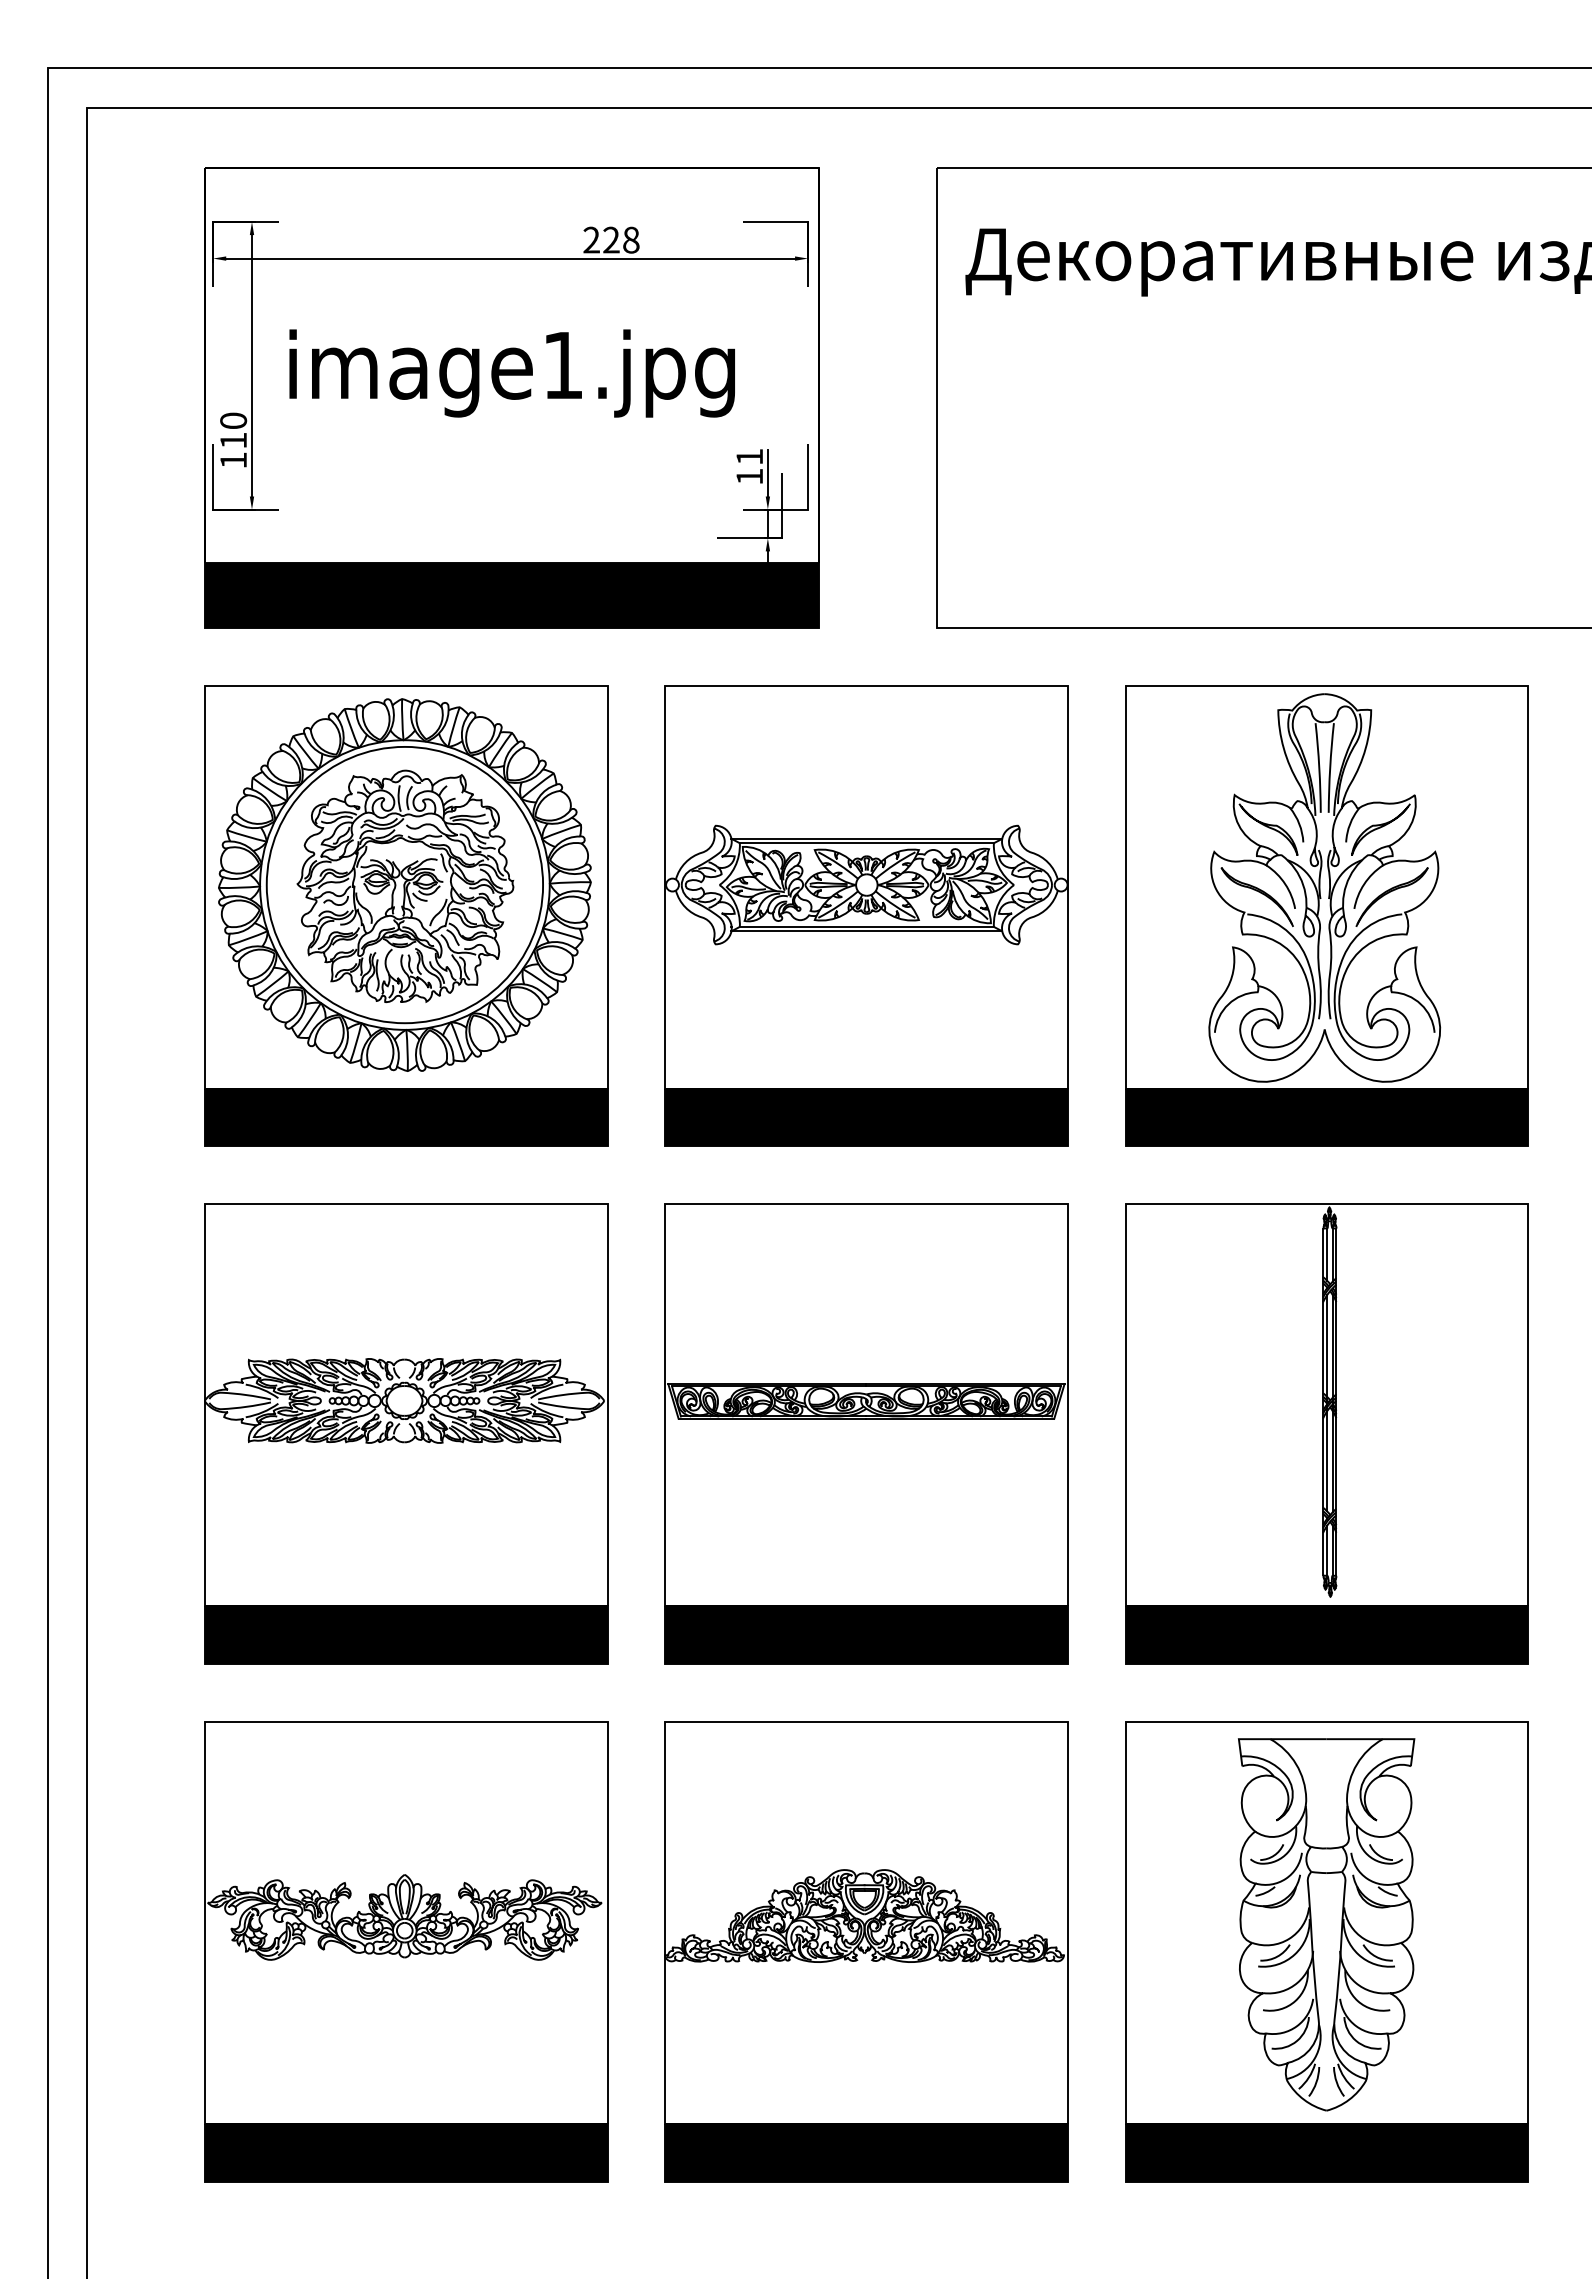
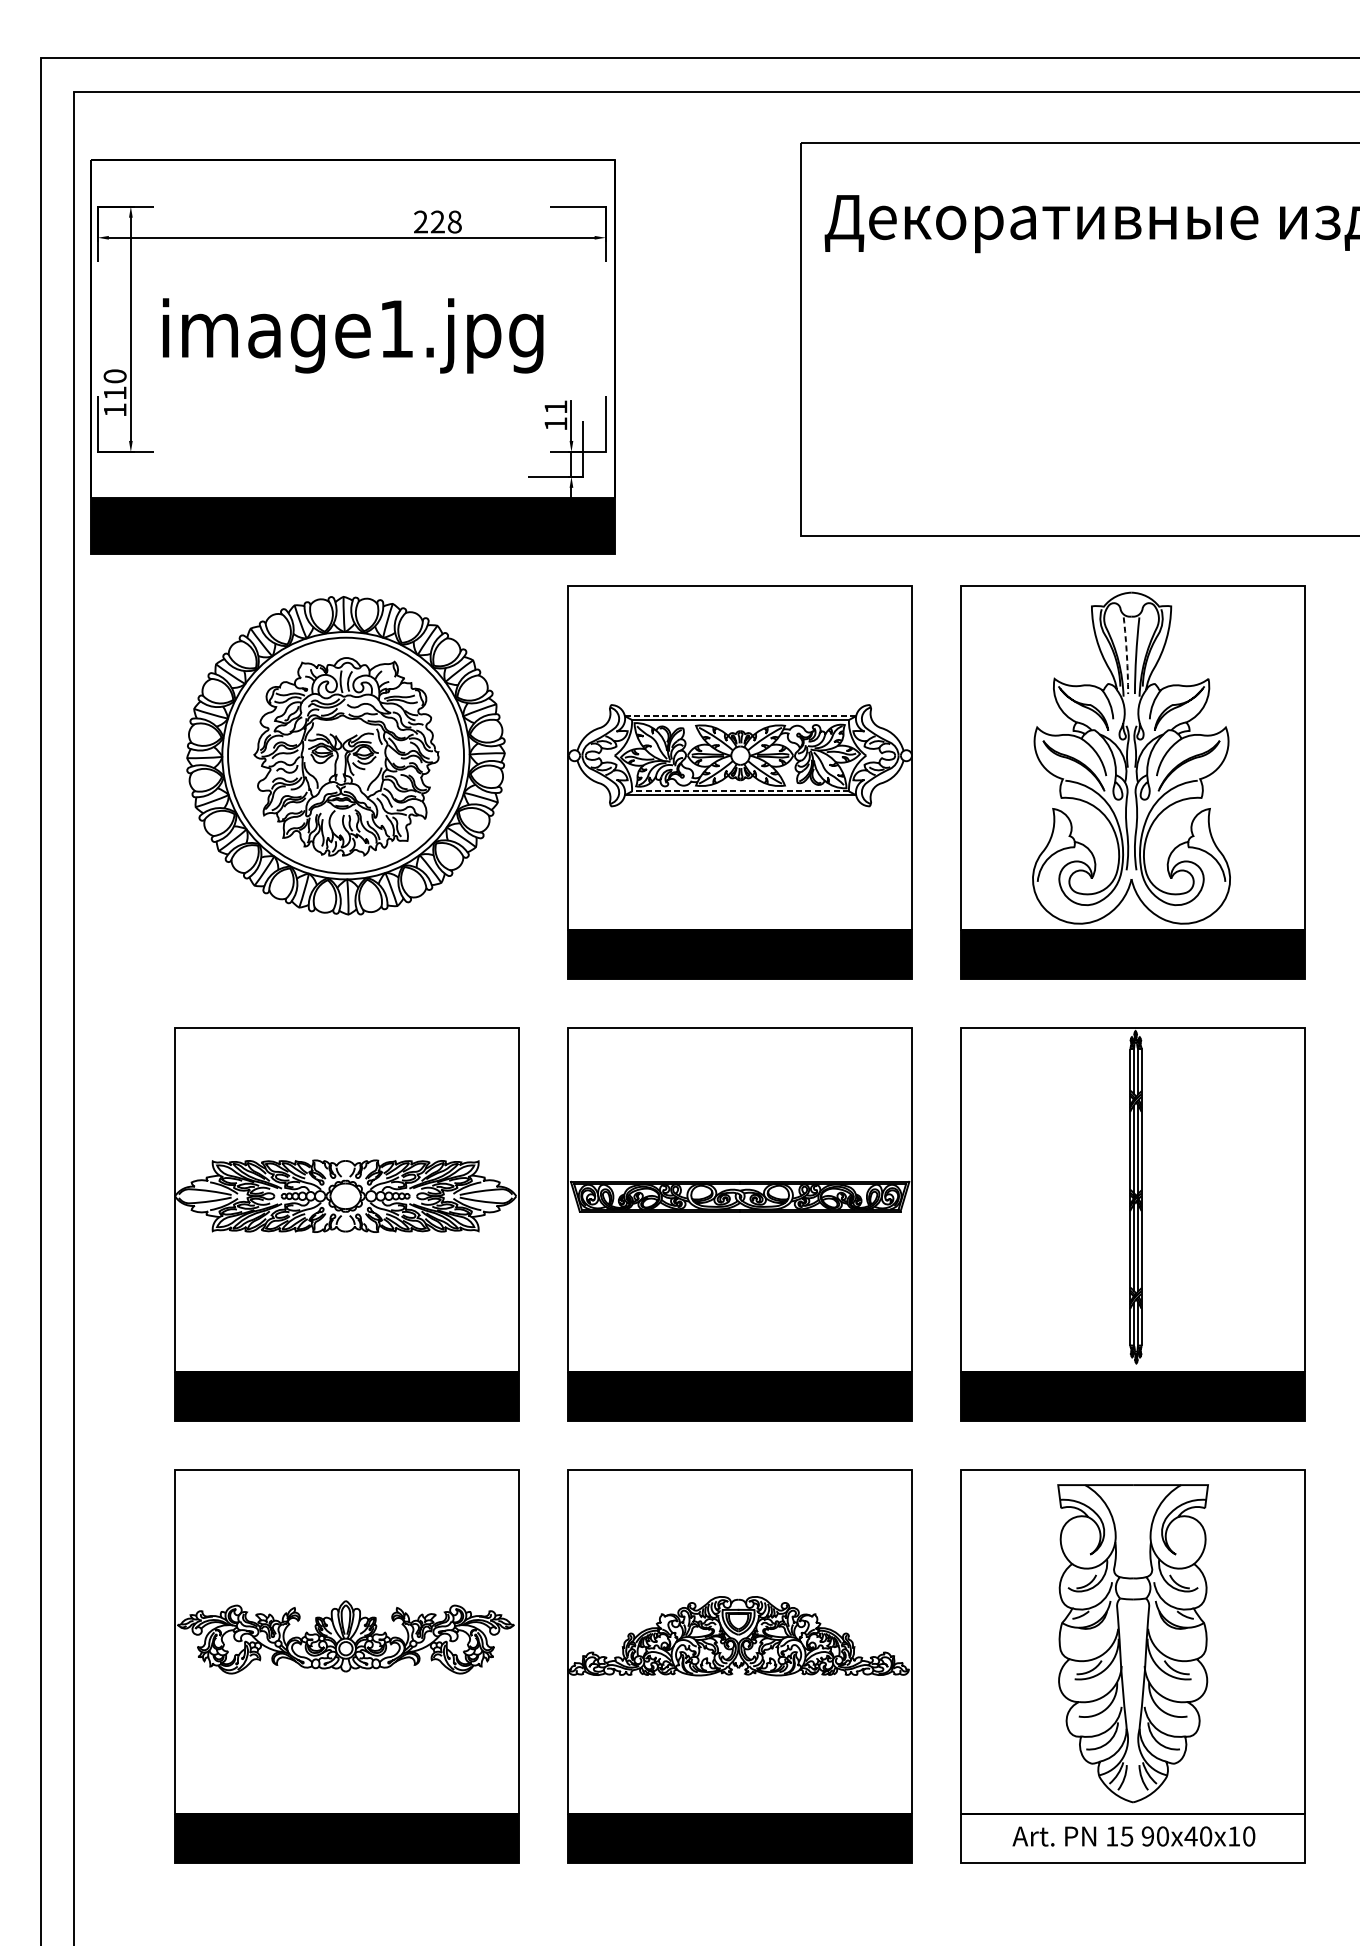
part: (511, 397) -> (352, 356), moved
line: (1319, 767) -> (1127, 655), solid -> dashed
line: (866, 838) -> (740, 715), solid -> dashed
part: (406, 915) -> (347, 781), removed
line: (866, 926) -> (740, 791), solid -> dashed
fill: (1326, 2152) -> (1133, 1838), removed

